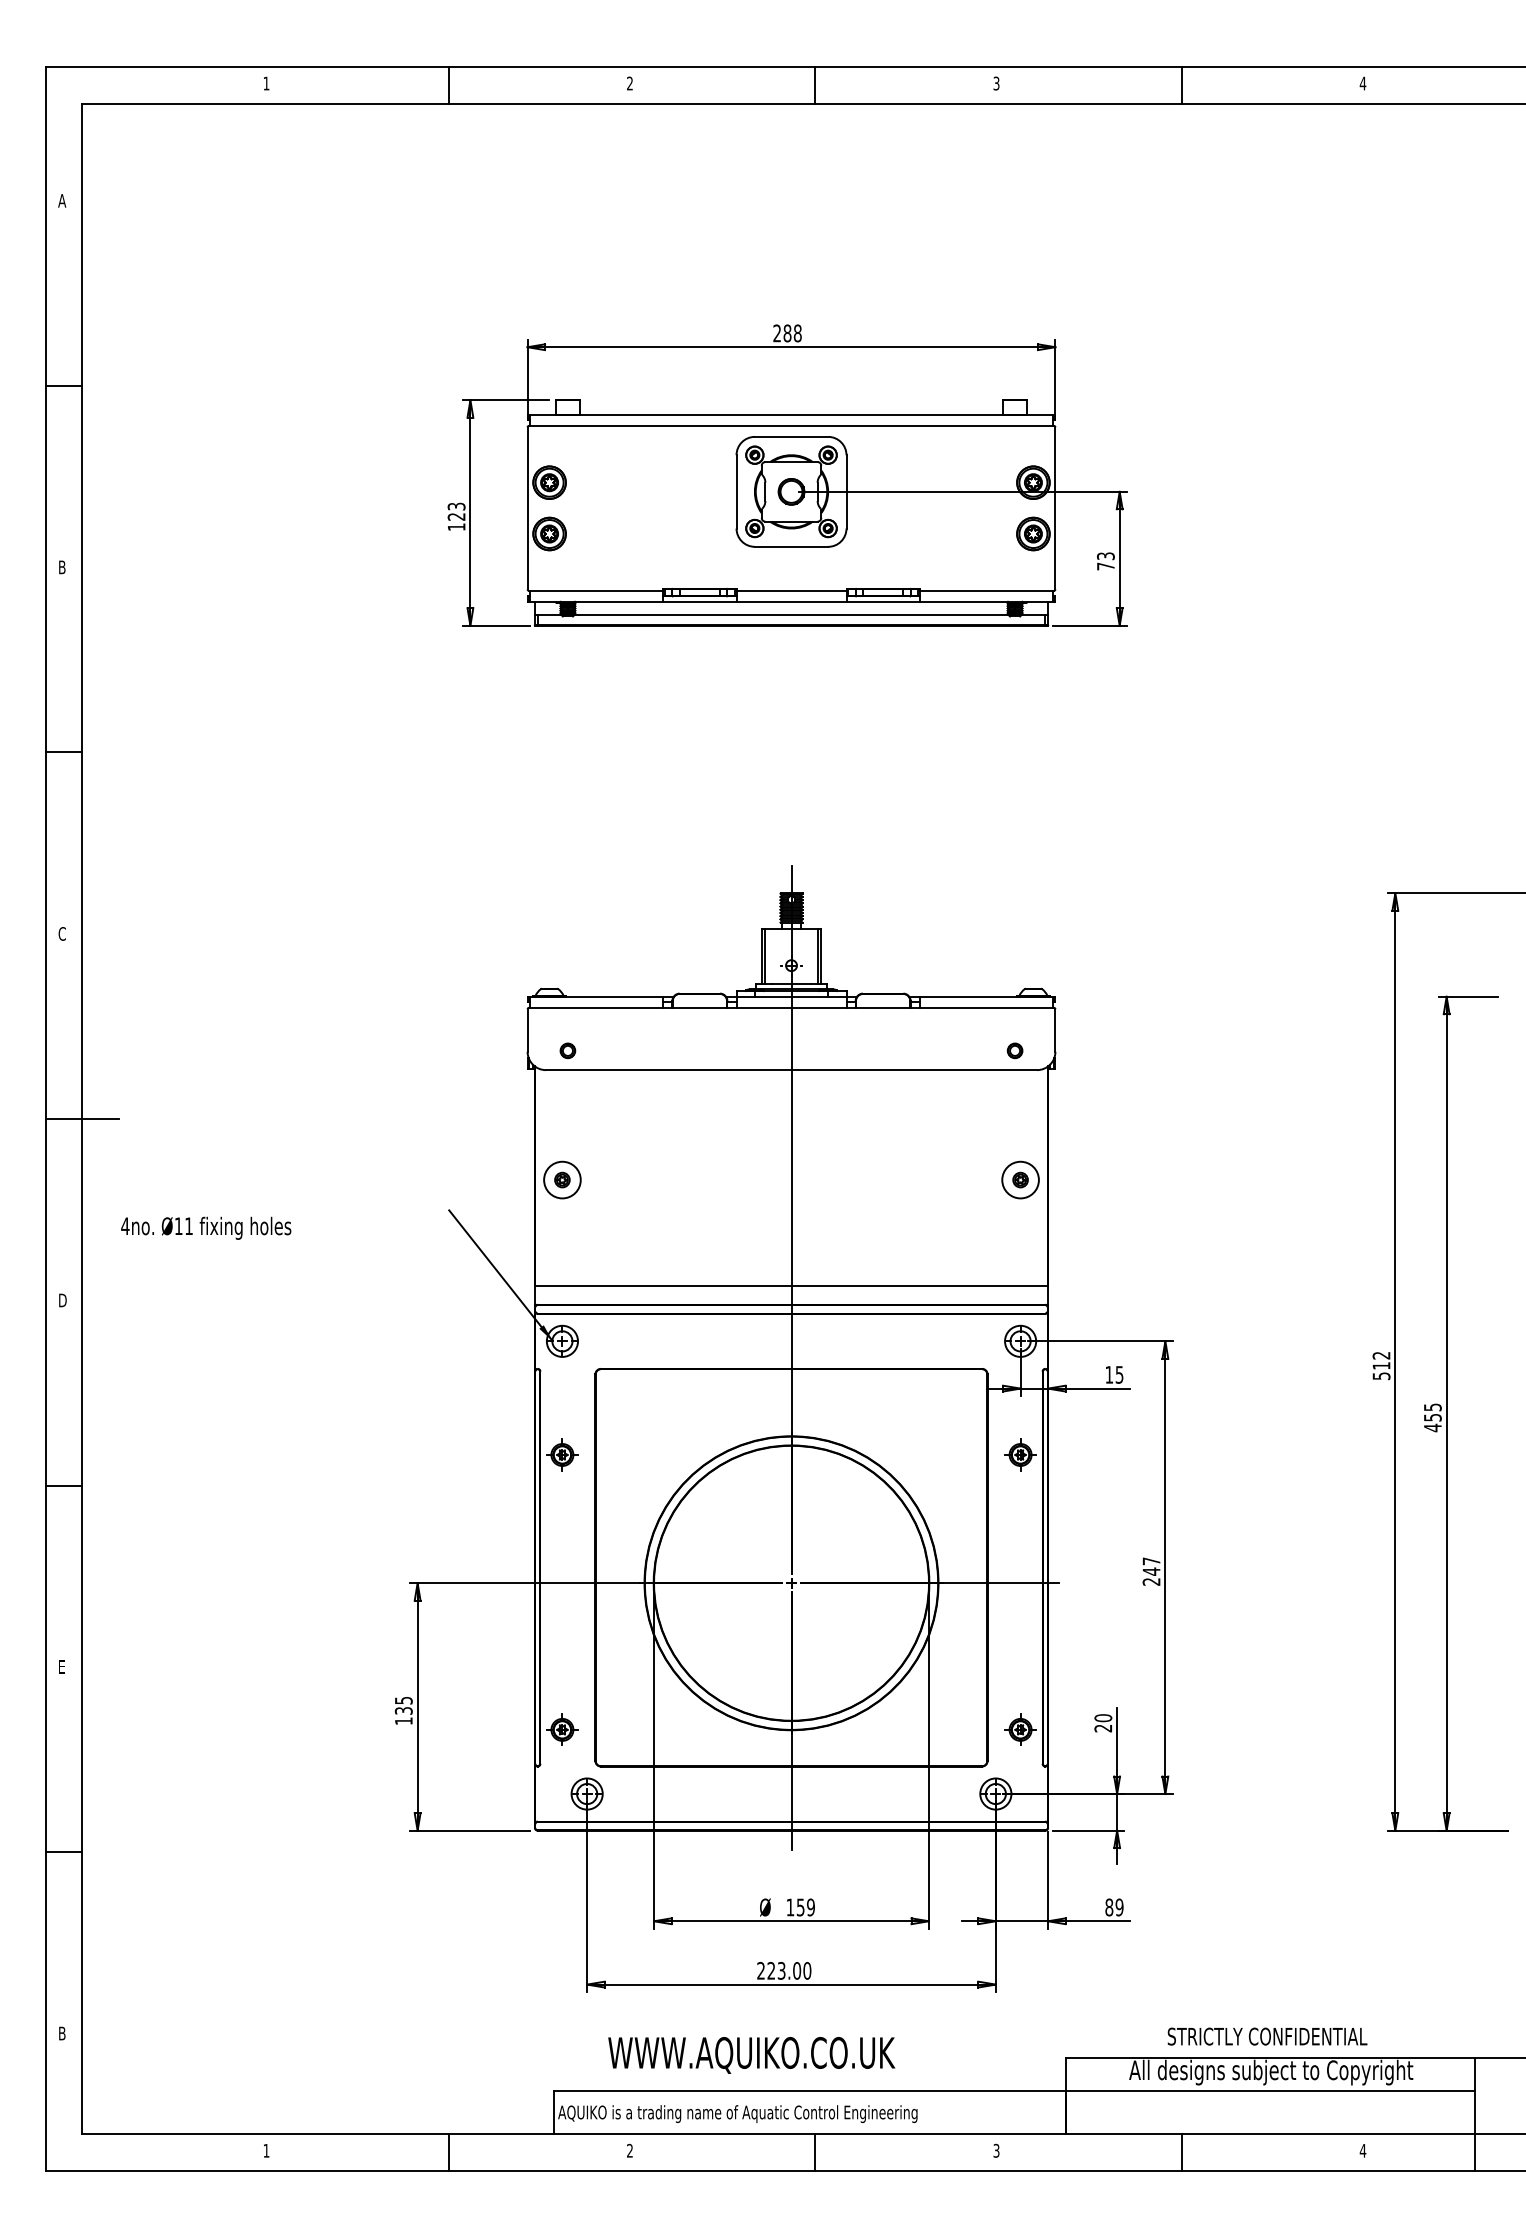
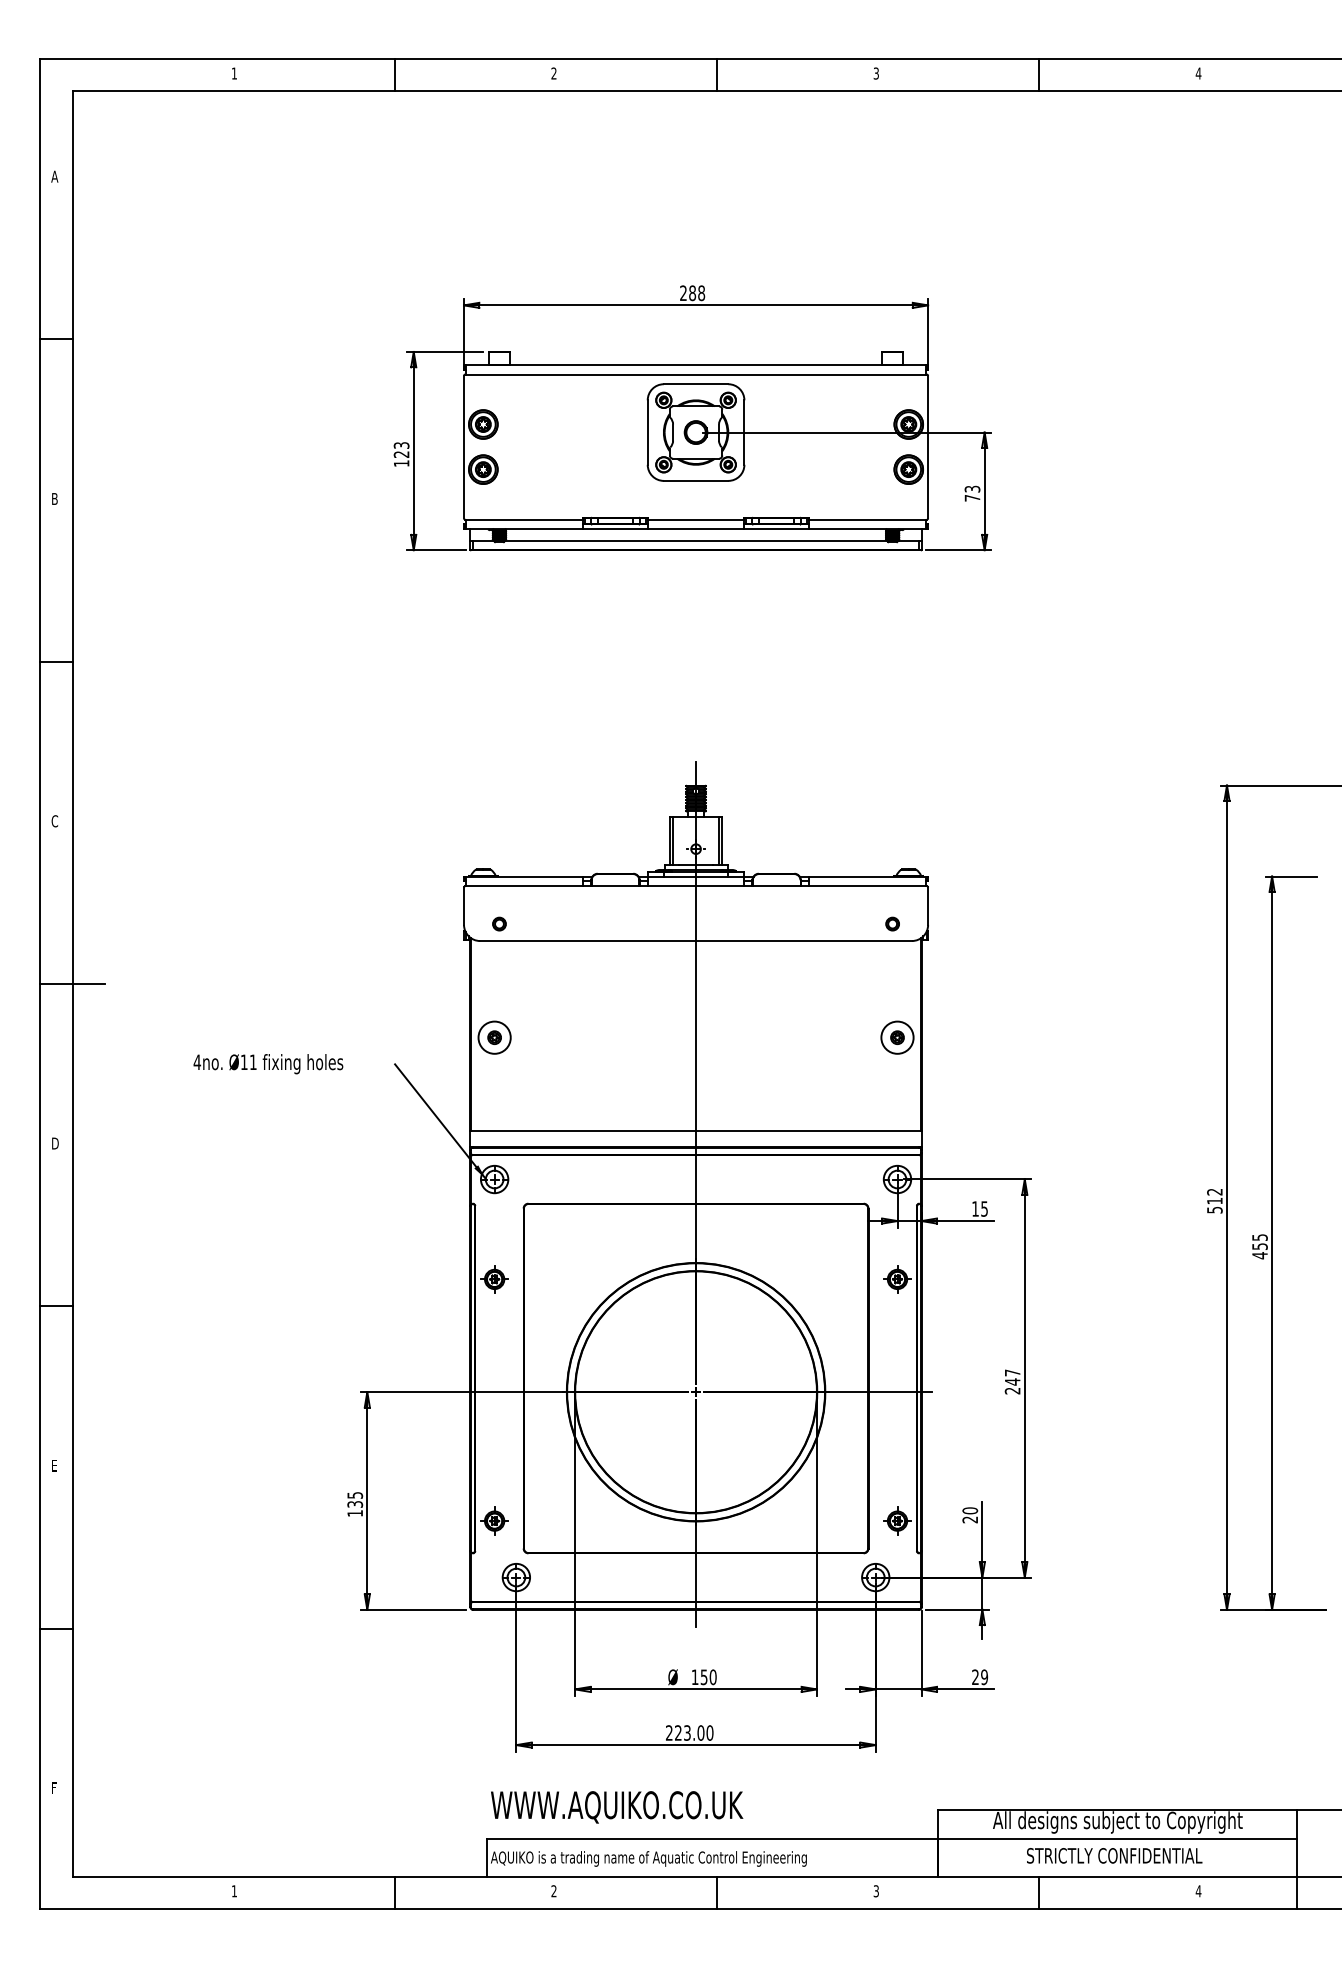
text: (206, 1228) -> (268, 1064), moved
text: (810, 1907) -> (712, 1677), 159 -> 150
text: (1109, 1907) -> (975, 1677), 89 -> 29
text: (61, 2033) -> (54, 1788), B -> F
text: (1267, 2036) -> (1114, 1855), moved
text: (752, 2055) -> (617, 1807), moved

